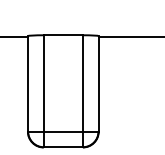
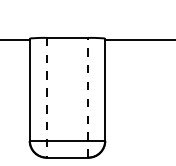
line: (43, 91) -> (46, 97), solid -> dashed
line: (82, 91) -> (88, 97), solid -> dashed

